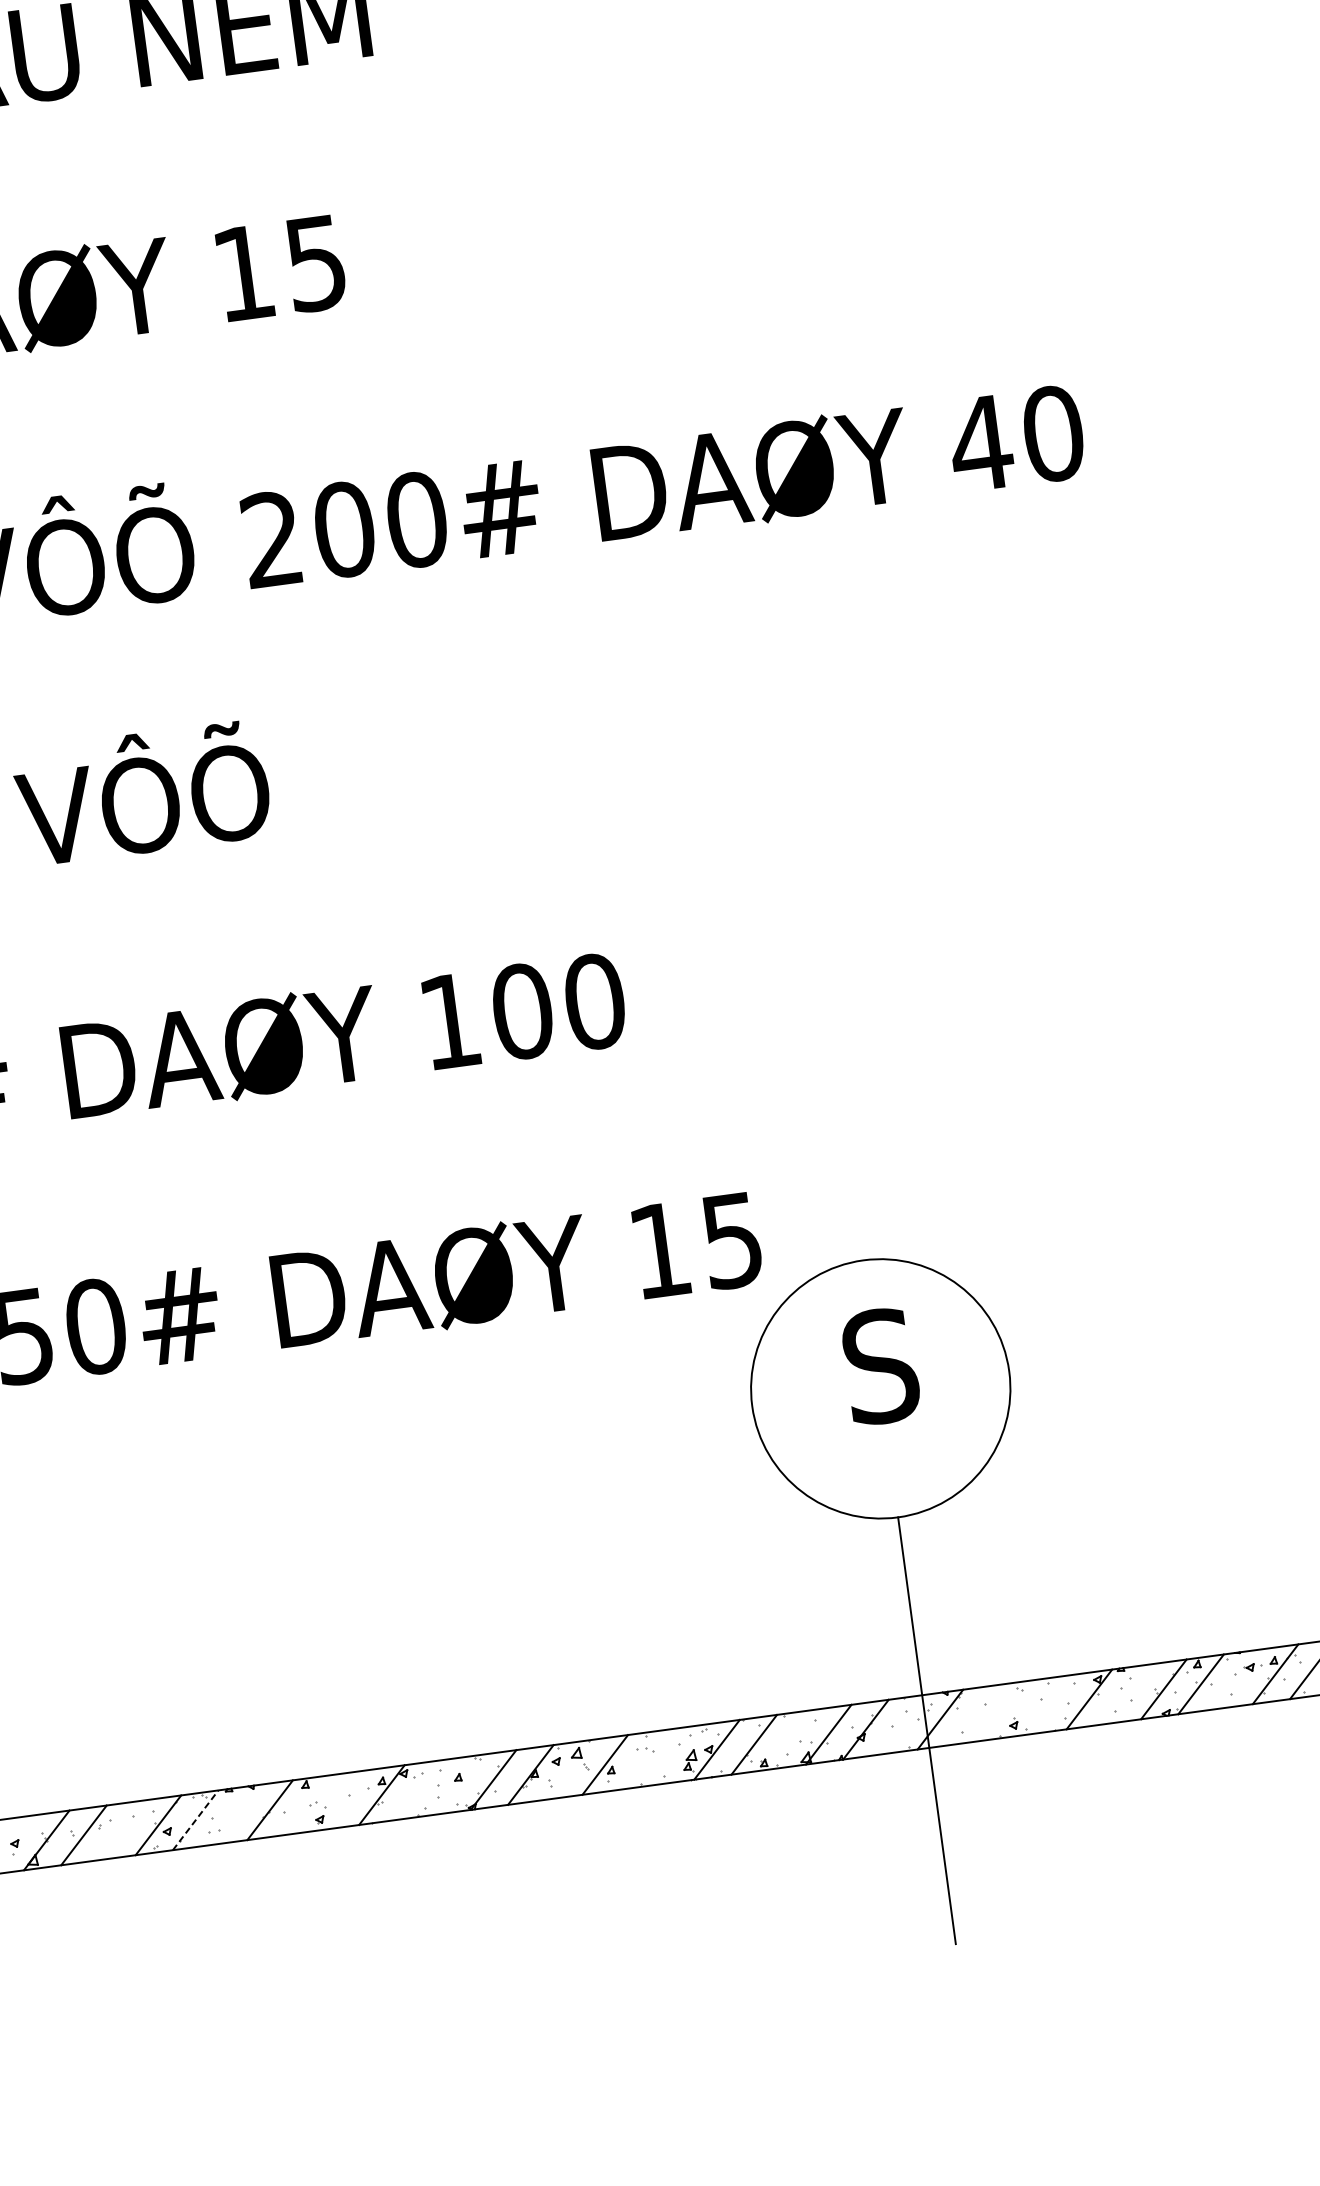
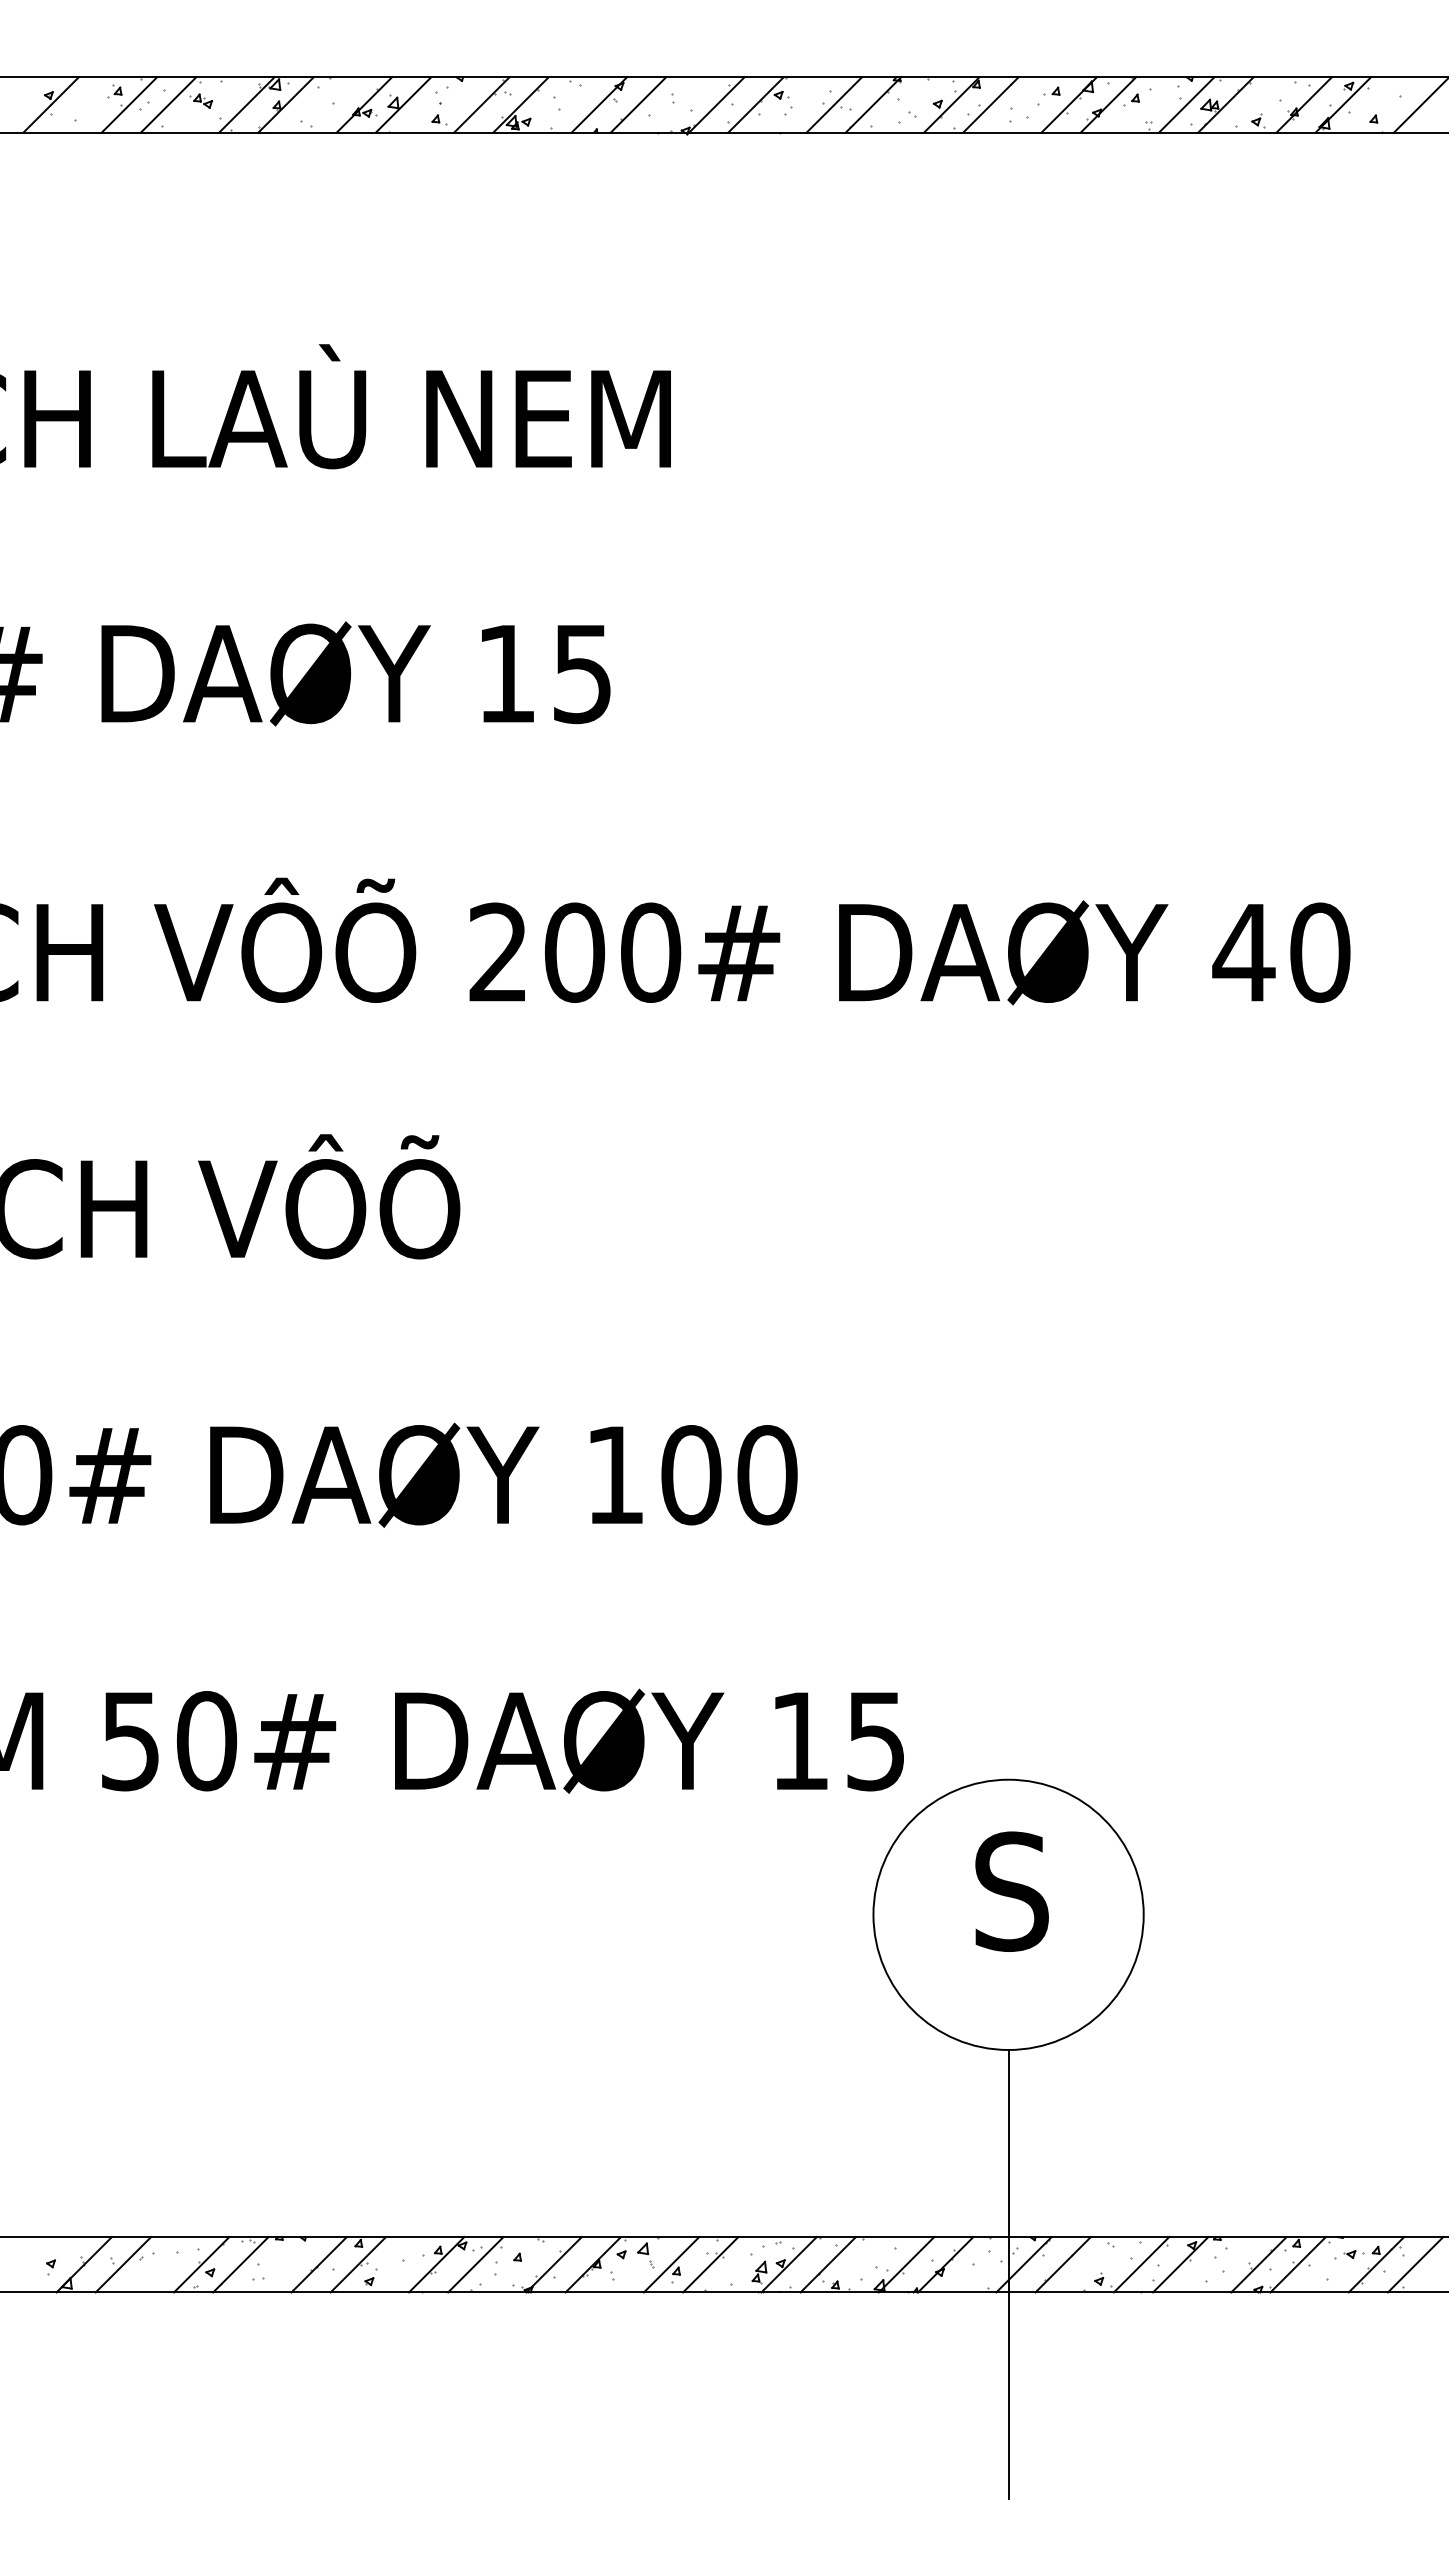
line: (1052, 1704) -> (1141, 2264), added
line: (976, 1714) -> (1062, 2264), added
line: (642, 1759) -> (710, 2264), added
line: (418, 1789) -> (475, 2264), added
line: (307, 1804) -> (358, 2264), added
line: (196, 1819) -> (241, 2264), dashed -> solid

